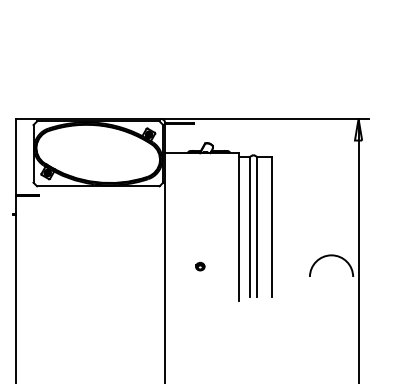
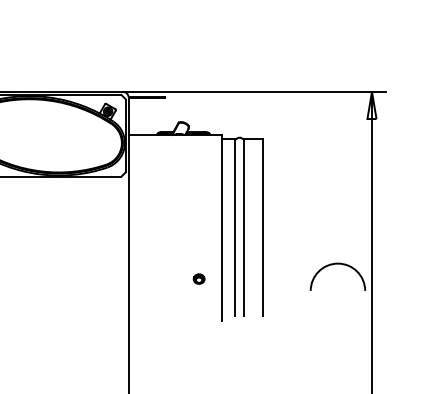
part: (200, 266) -> (199, 278), moved

